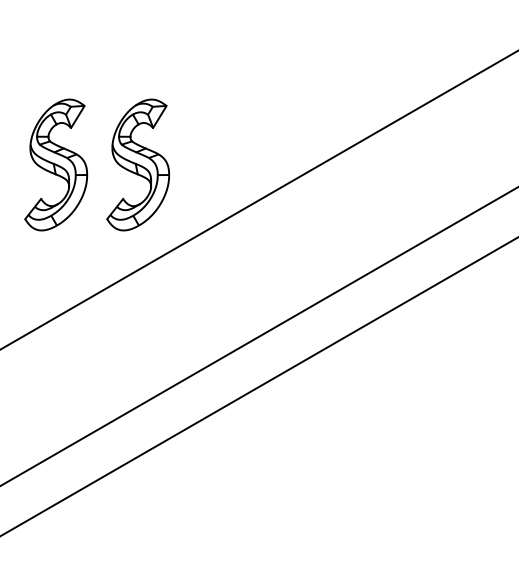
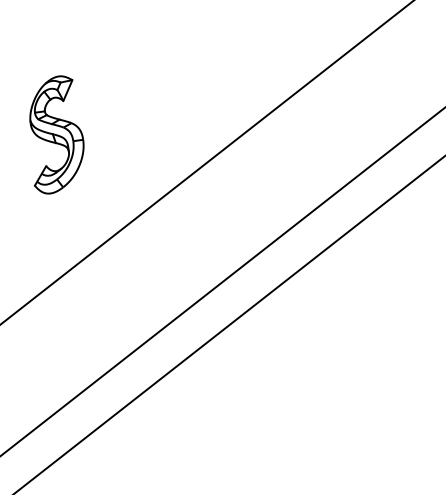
part: (138, 164) -> (126, 124), removed

